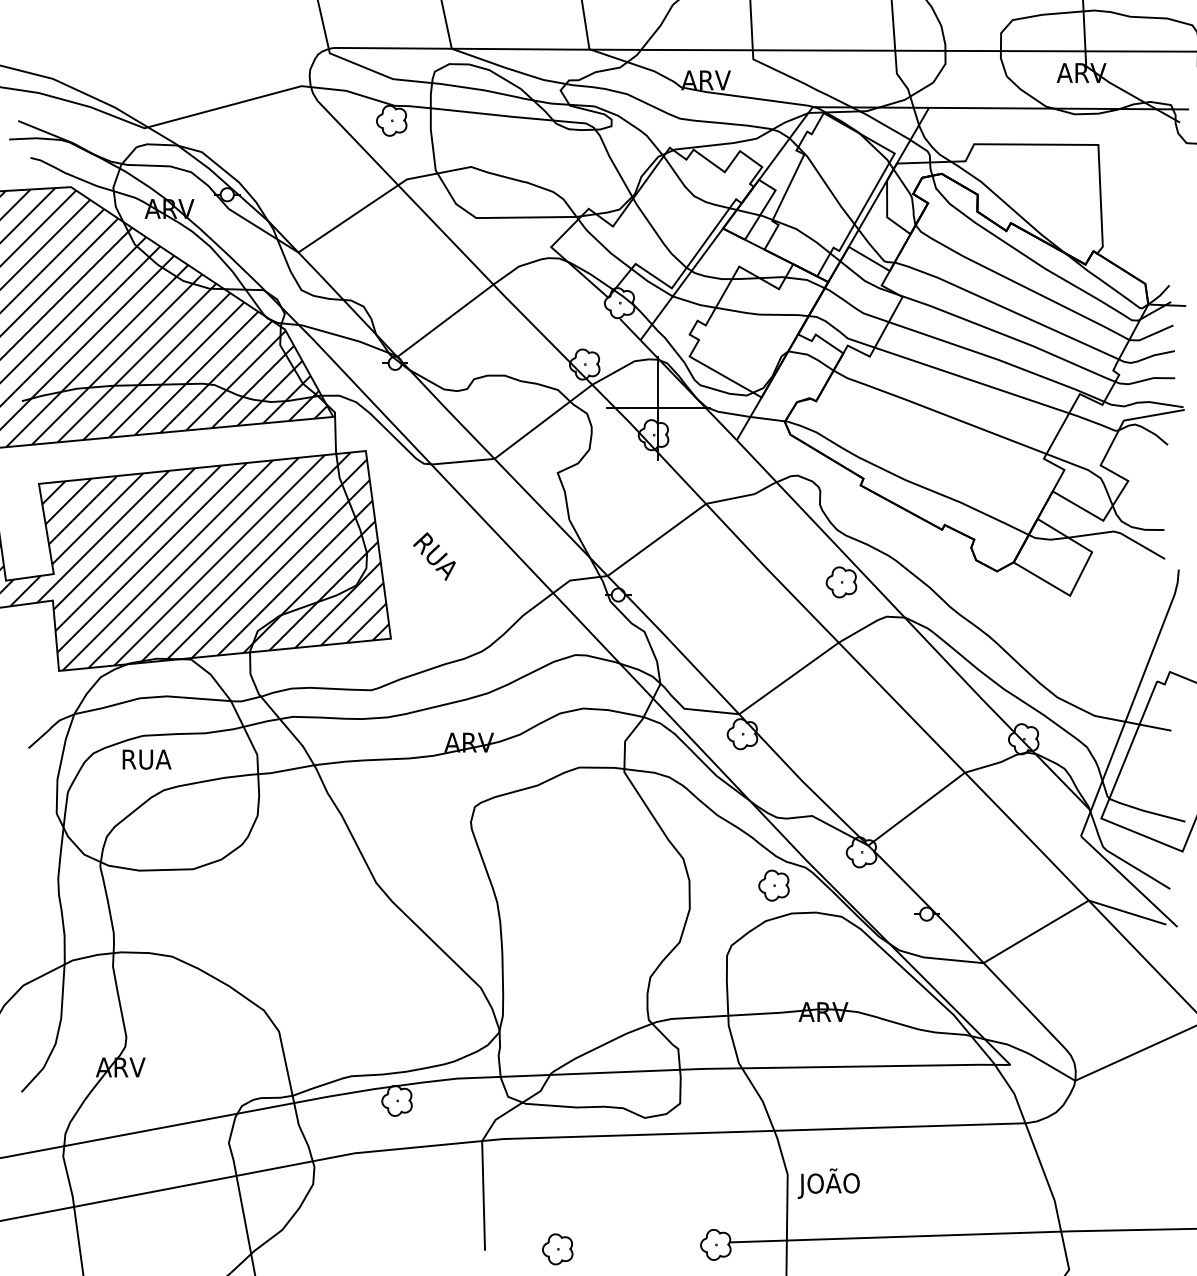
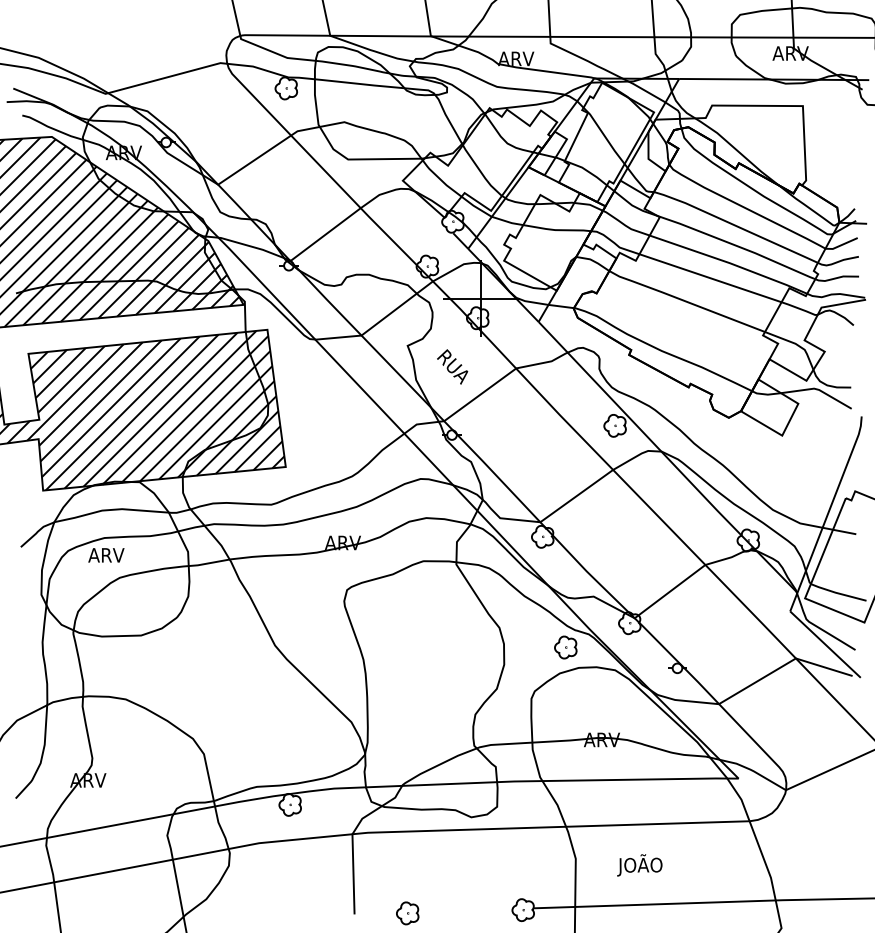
text: (434, 555) -> (452, 366), moved
text: (145, 759) -> (106, 555), RUA -> ARV
text: (828, 1183) -> (639, 865), moved

